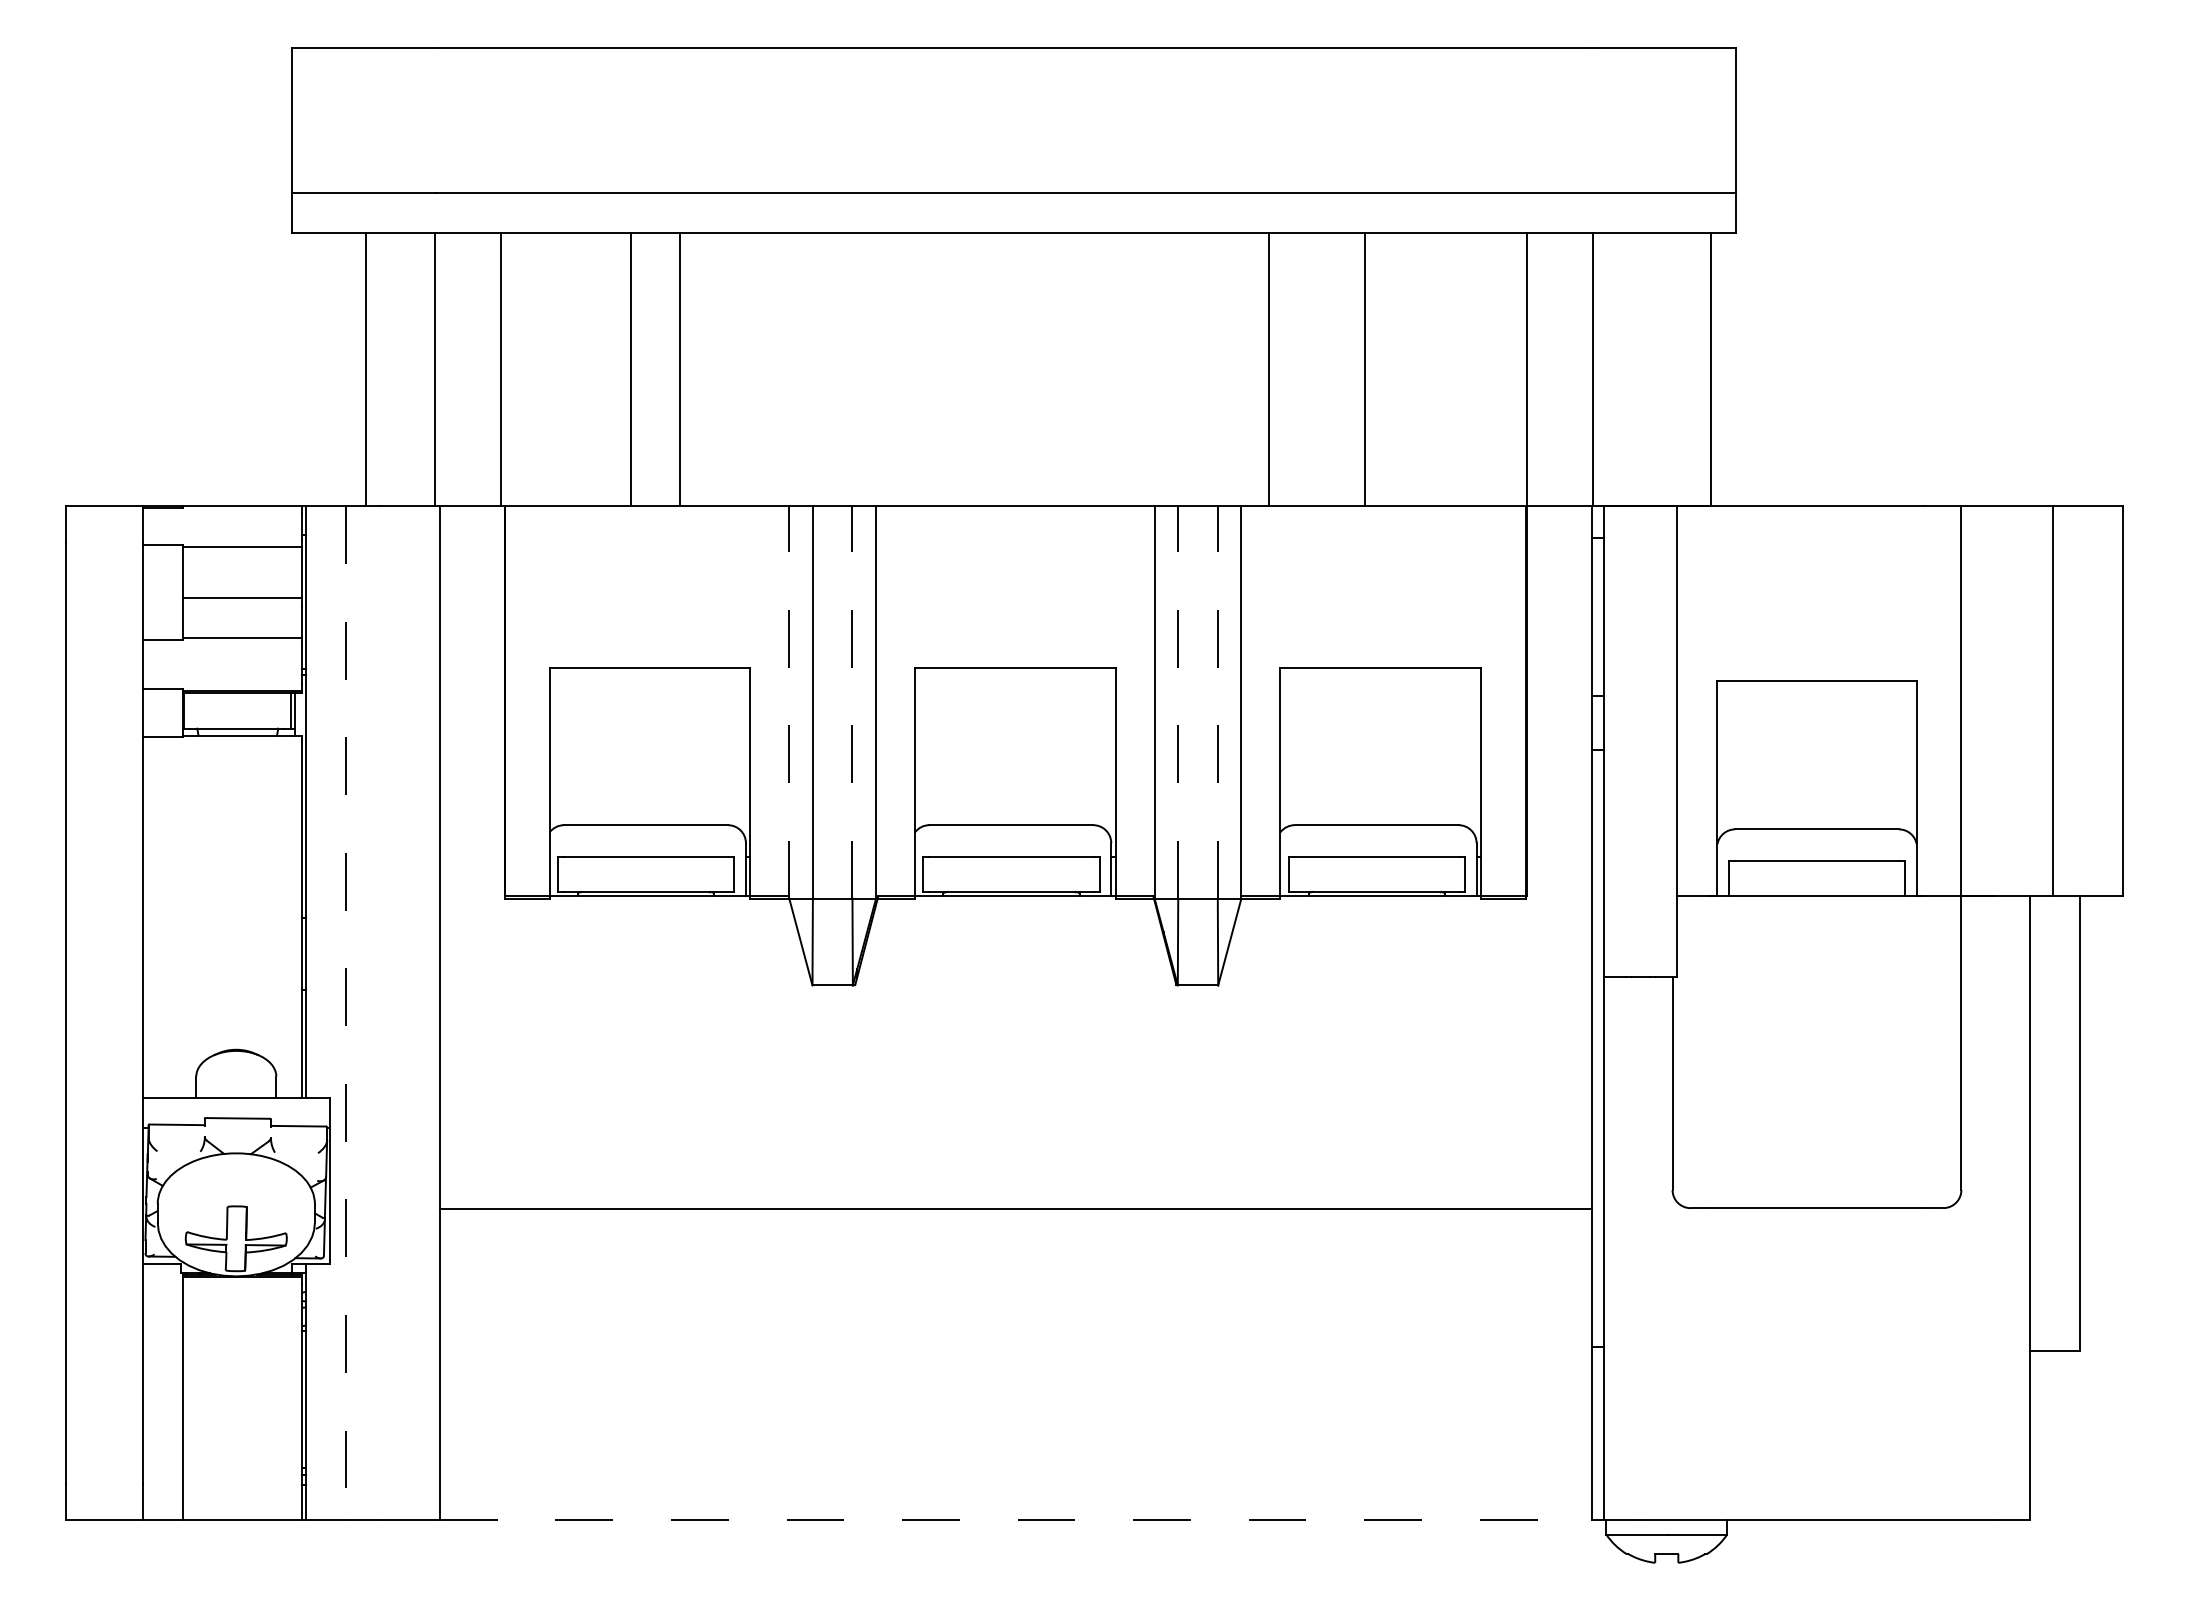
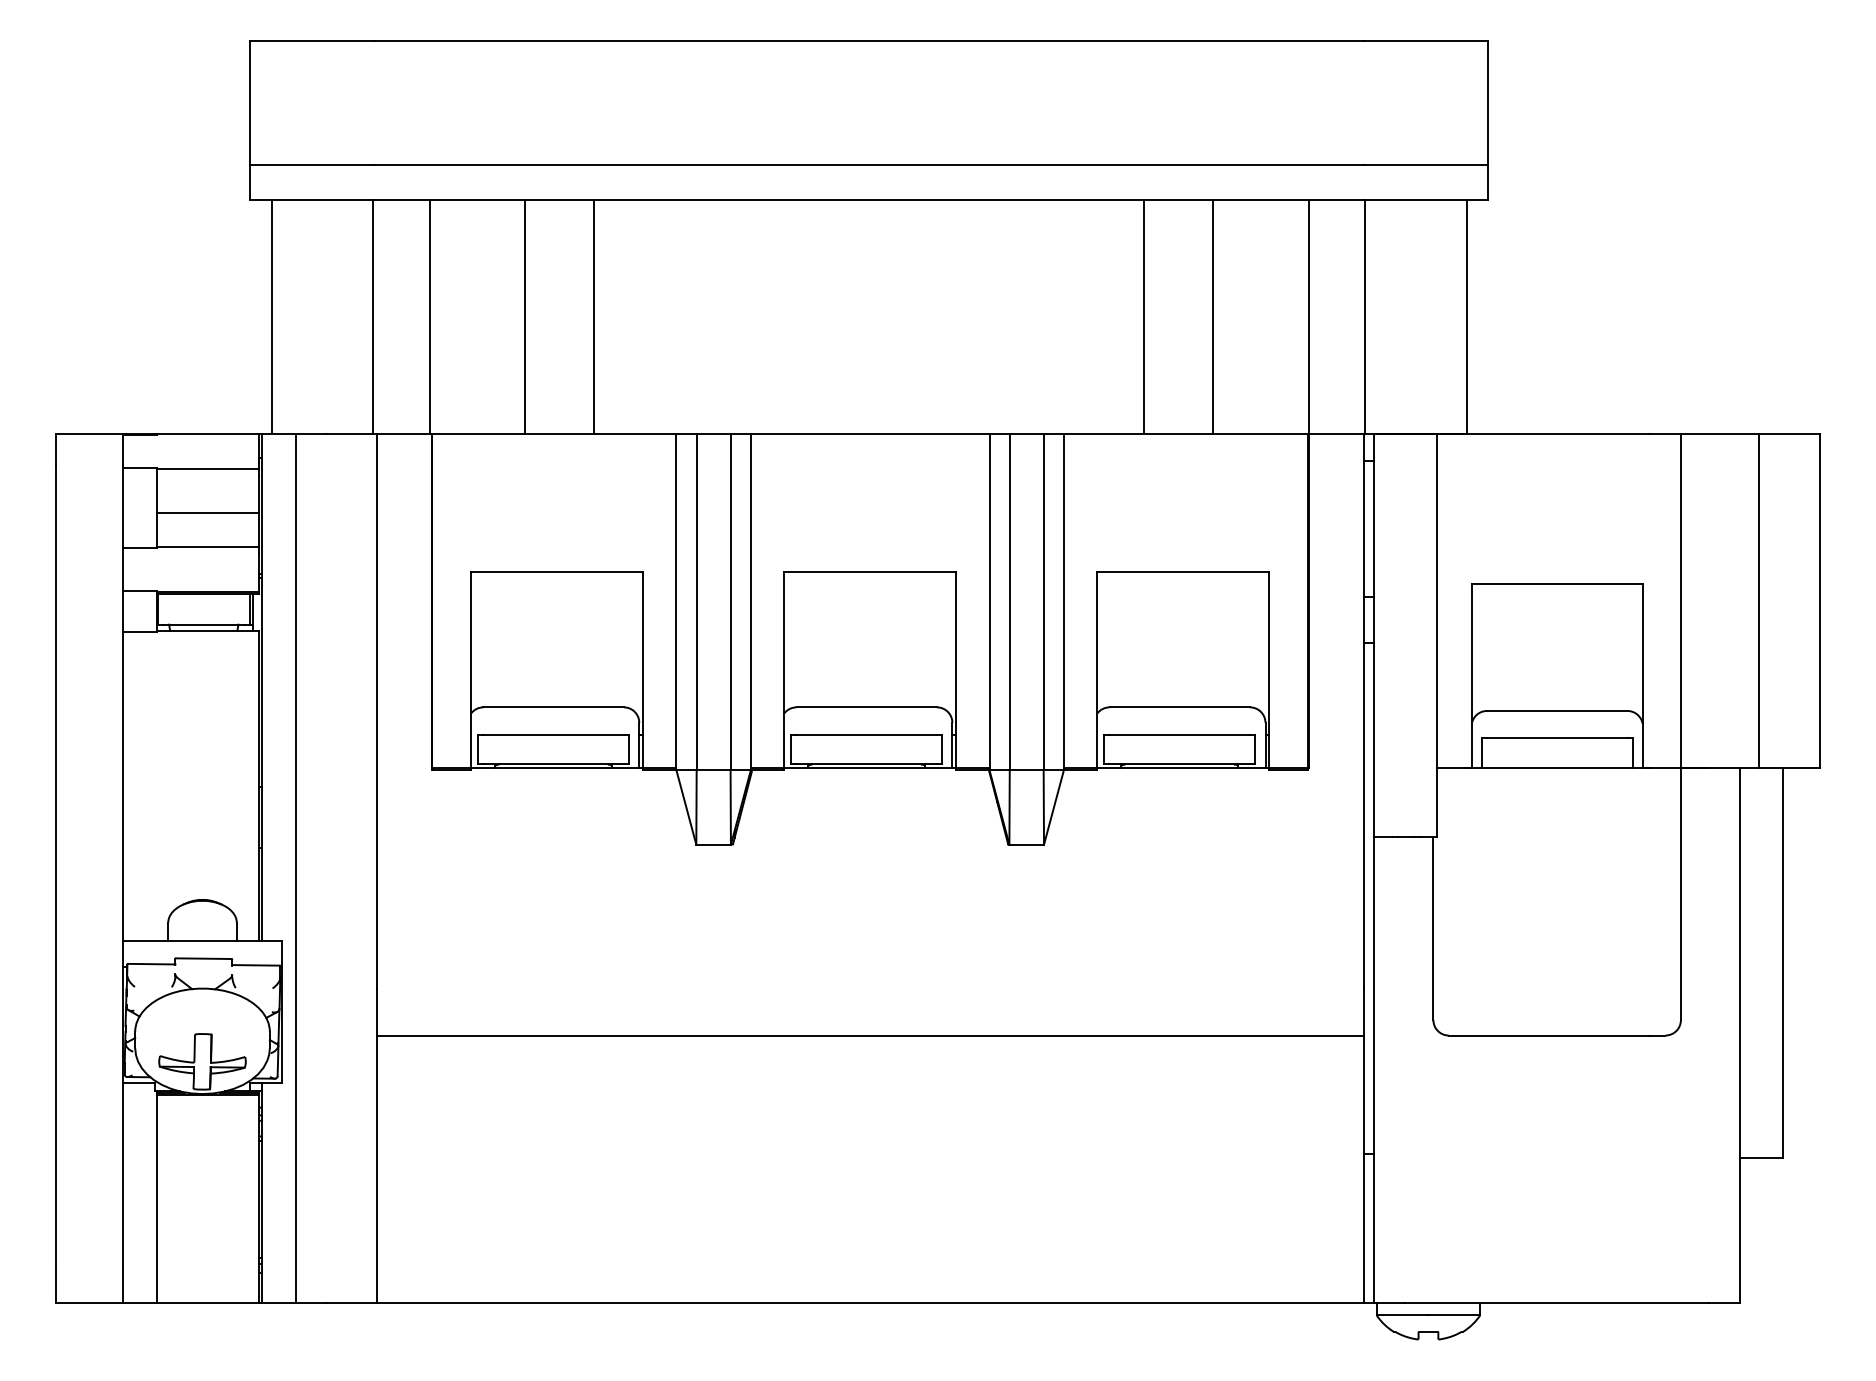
line: (365, 369) -> (271, 316), moved
line: (630, 369) -> (594, 316), moved
line: (680, 369) -> (524, 316), moved
line: (1268, 369) -> (1143, 316), moved
line: (1364, 369) -> (1213, 316), moved
line: (789, 701) -> (676, 601), dashed -> solid
line: (852, 701) -> (730, 601), dashed -> solid
line: (1178, 701) -> (1009, 601), dashed -> solid
line: (1217, 701) -> (1043, 601), dashed -> solid
line: (345, 1013) -> (296, 868), dashed -> solid
line: (1015, 1520) -> (870, 1303), dashed -> solid

